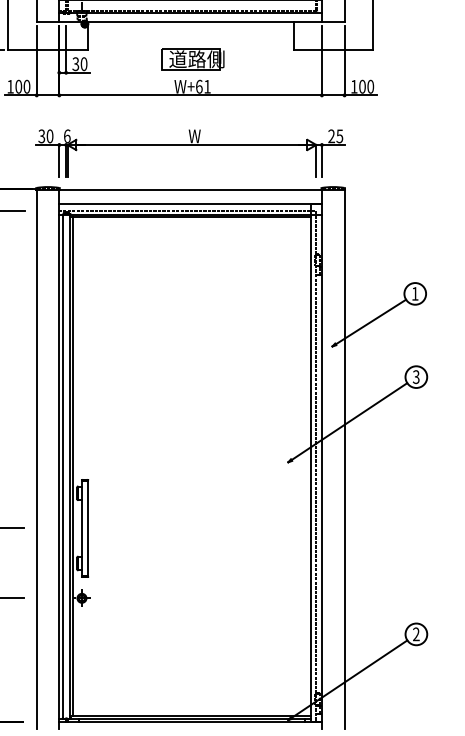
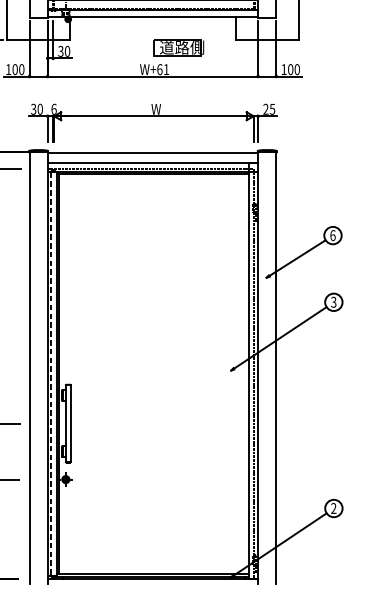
part: (192, 59) -> (178, 47), moved
text: (415, 293) -> (333, 235), 1 -> 6
line: (63, 466) -> (51, 373), solid -> dashed

